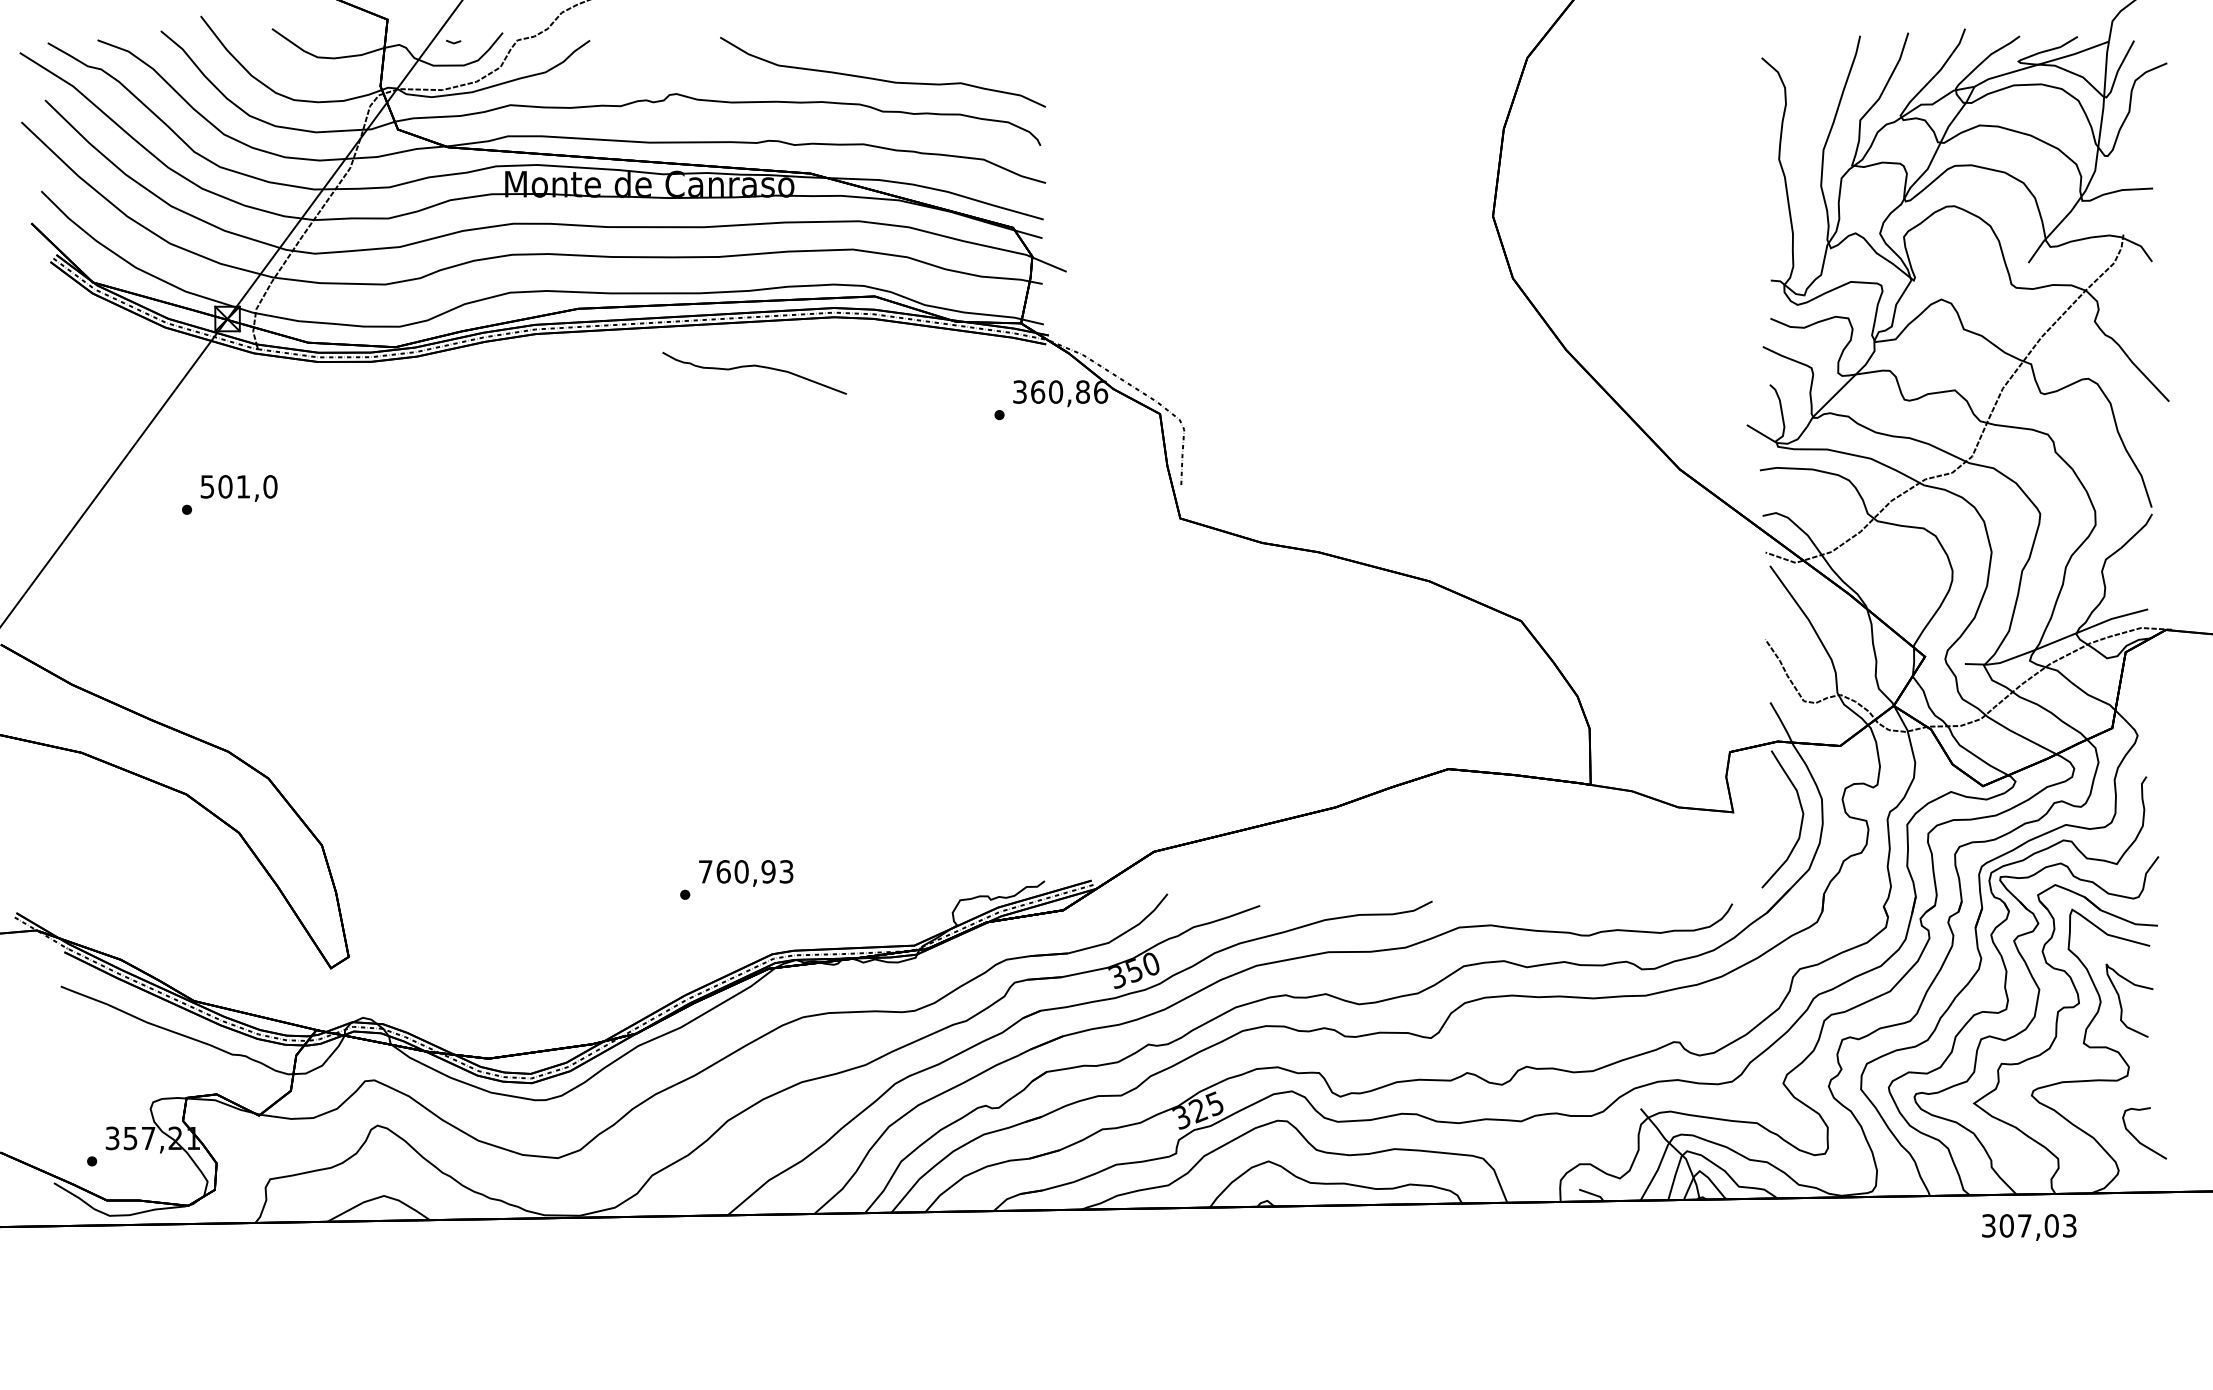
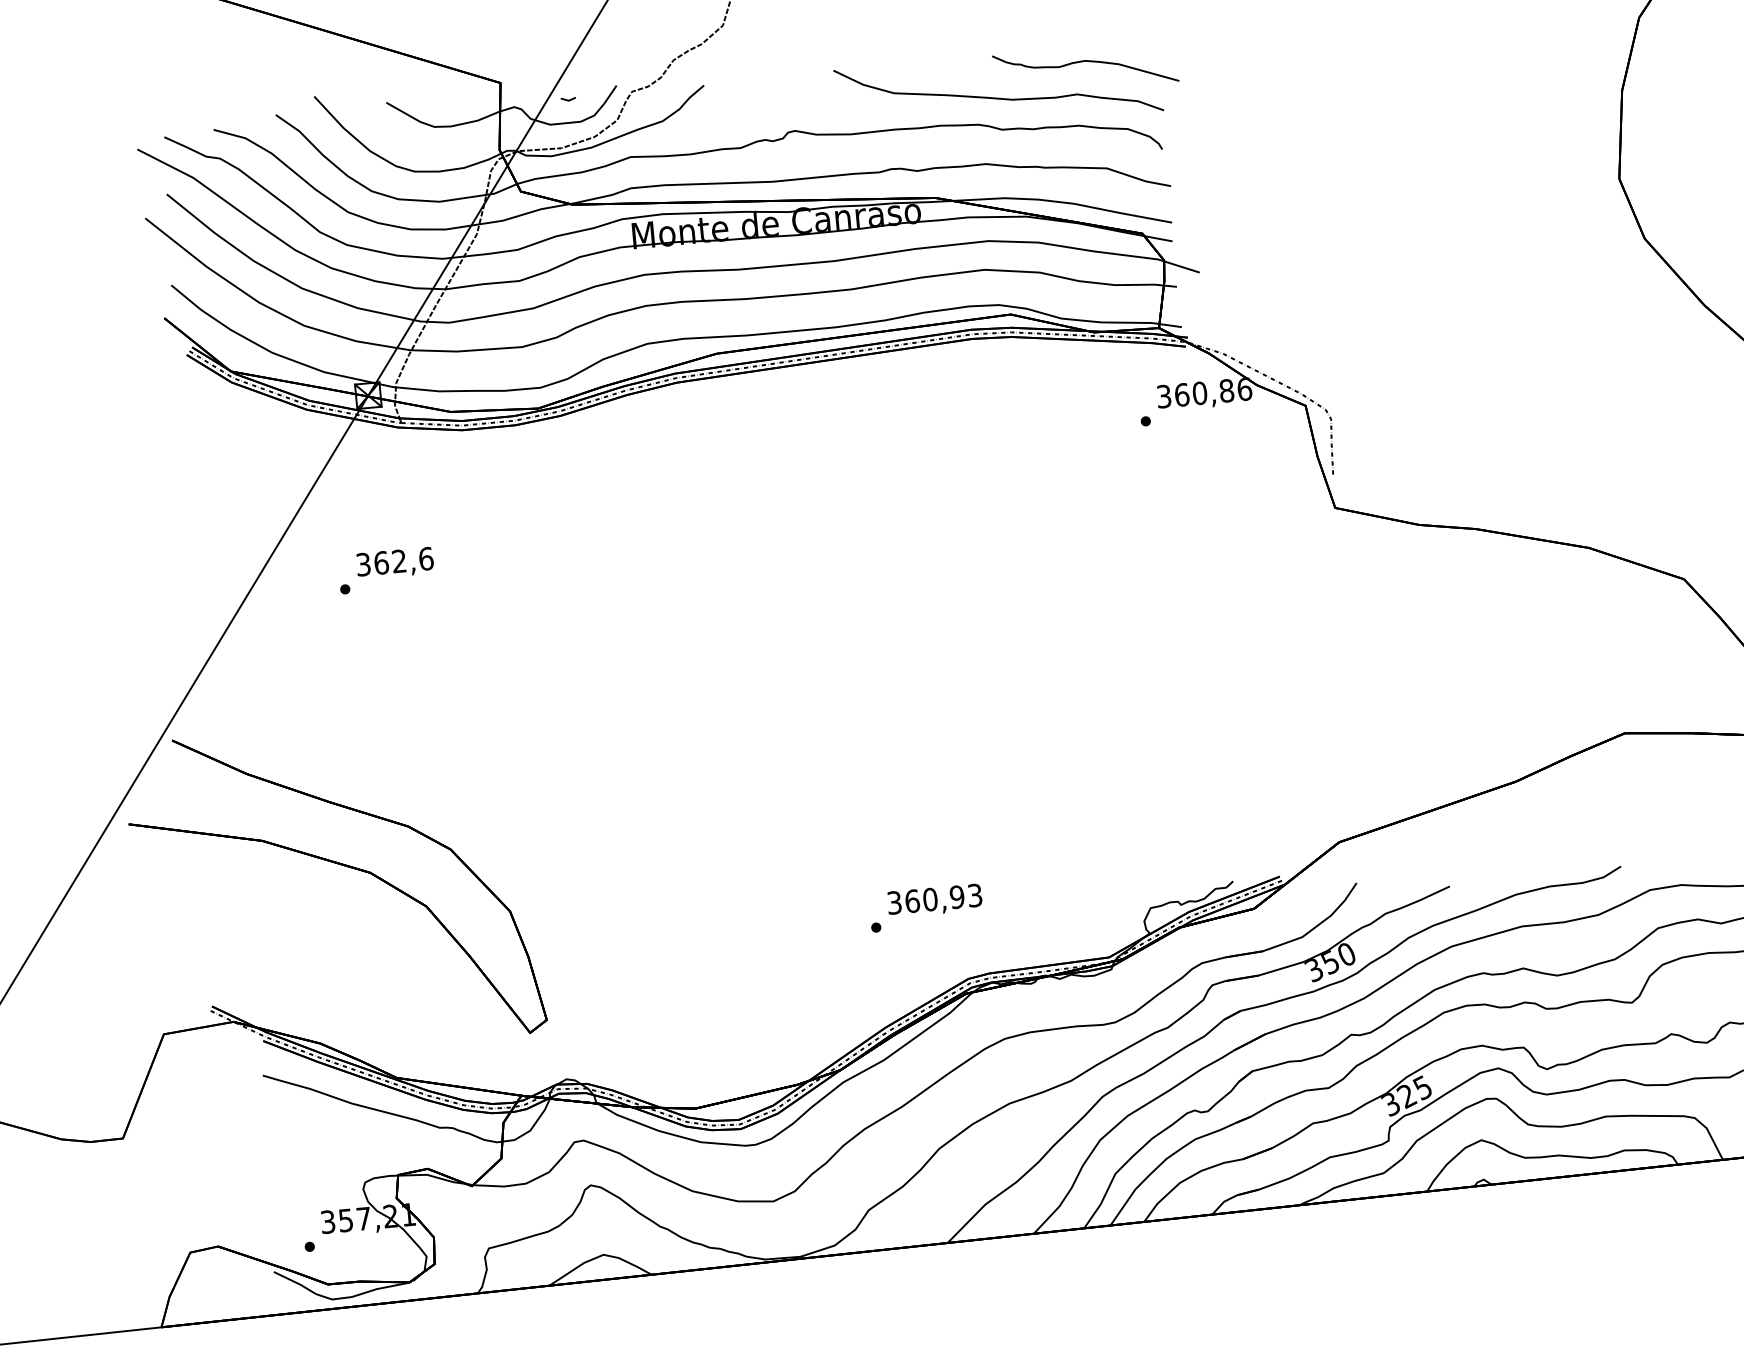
curve: (754, 366) -> (1084, 61), moved
text: (239, 486) -> (395, 561), 501,0 -> 362,6
text: (705, 871) -> (894, 902), 760,93 -> 360,93

